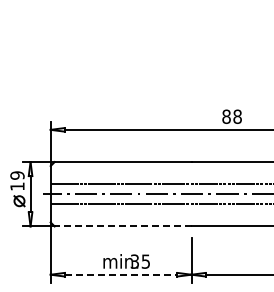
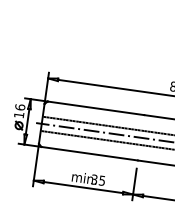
text: (17, 175) -> (20, 107), 19 -> 16
line: (122, 226) -> (89, 153), dashed -> solid
line: (121, 274) -> (83, 187), dashed -> solid

